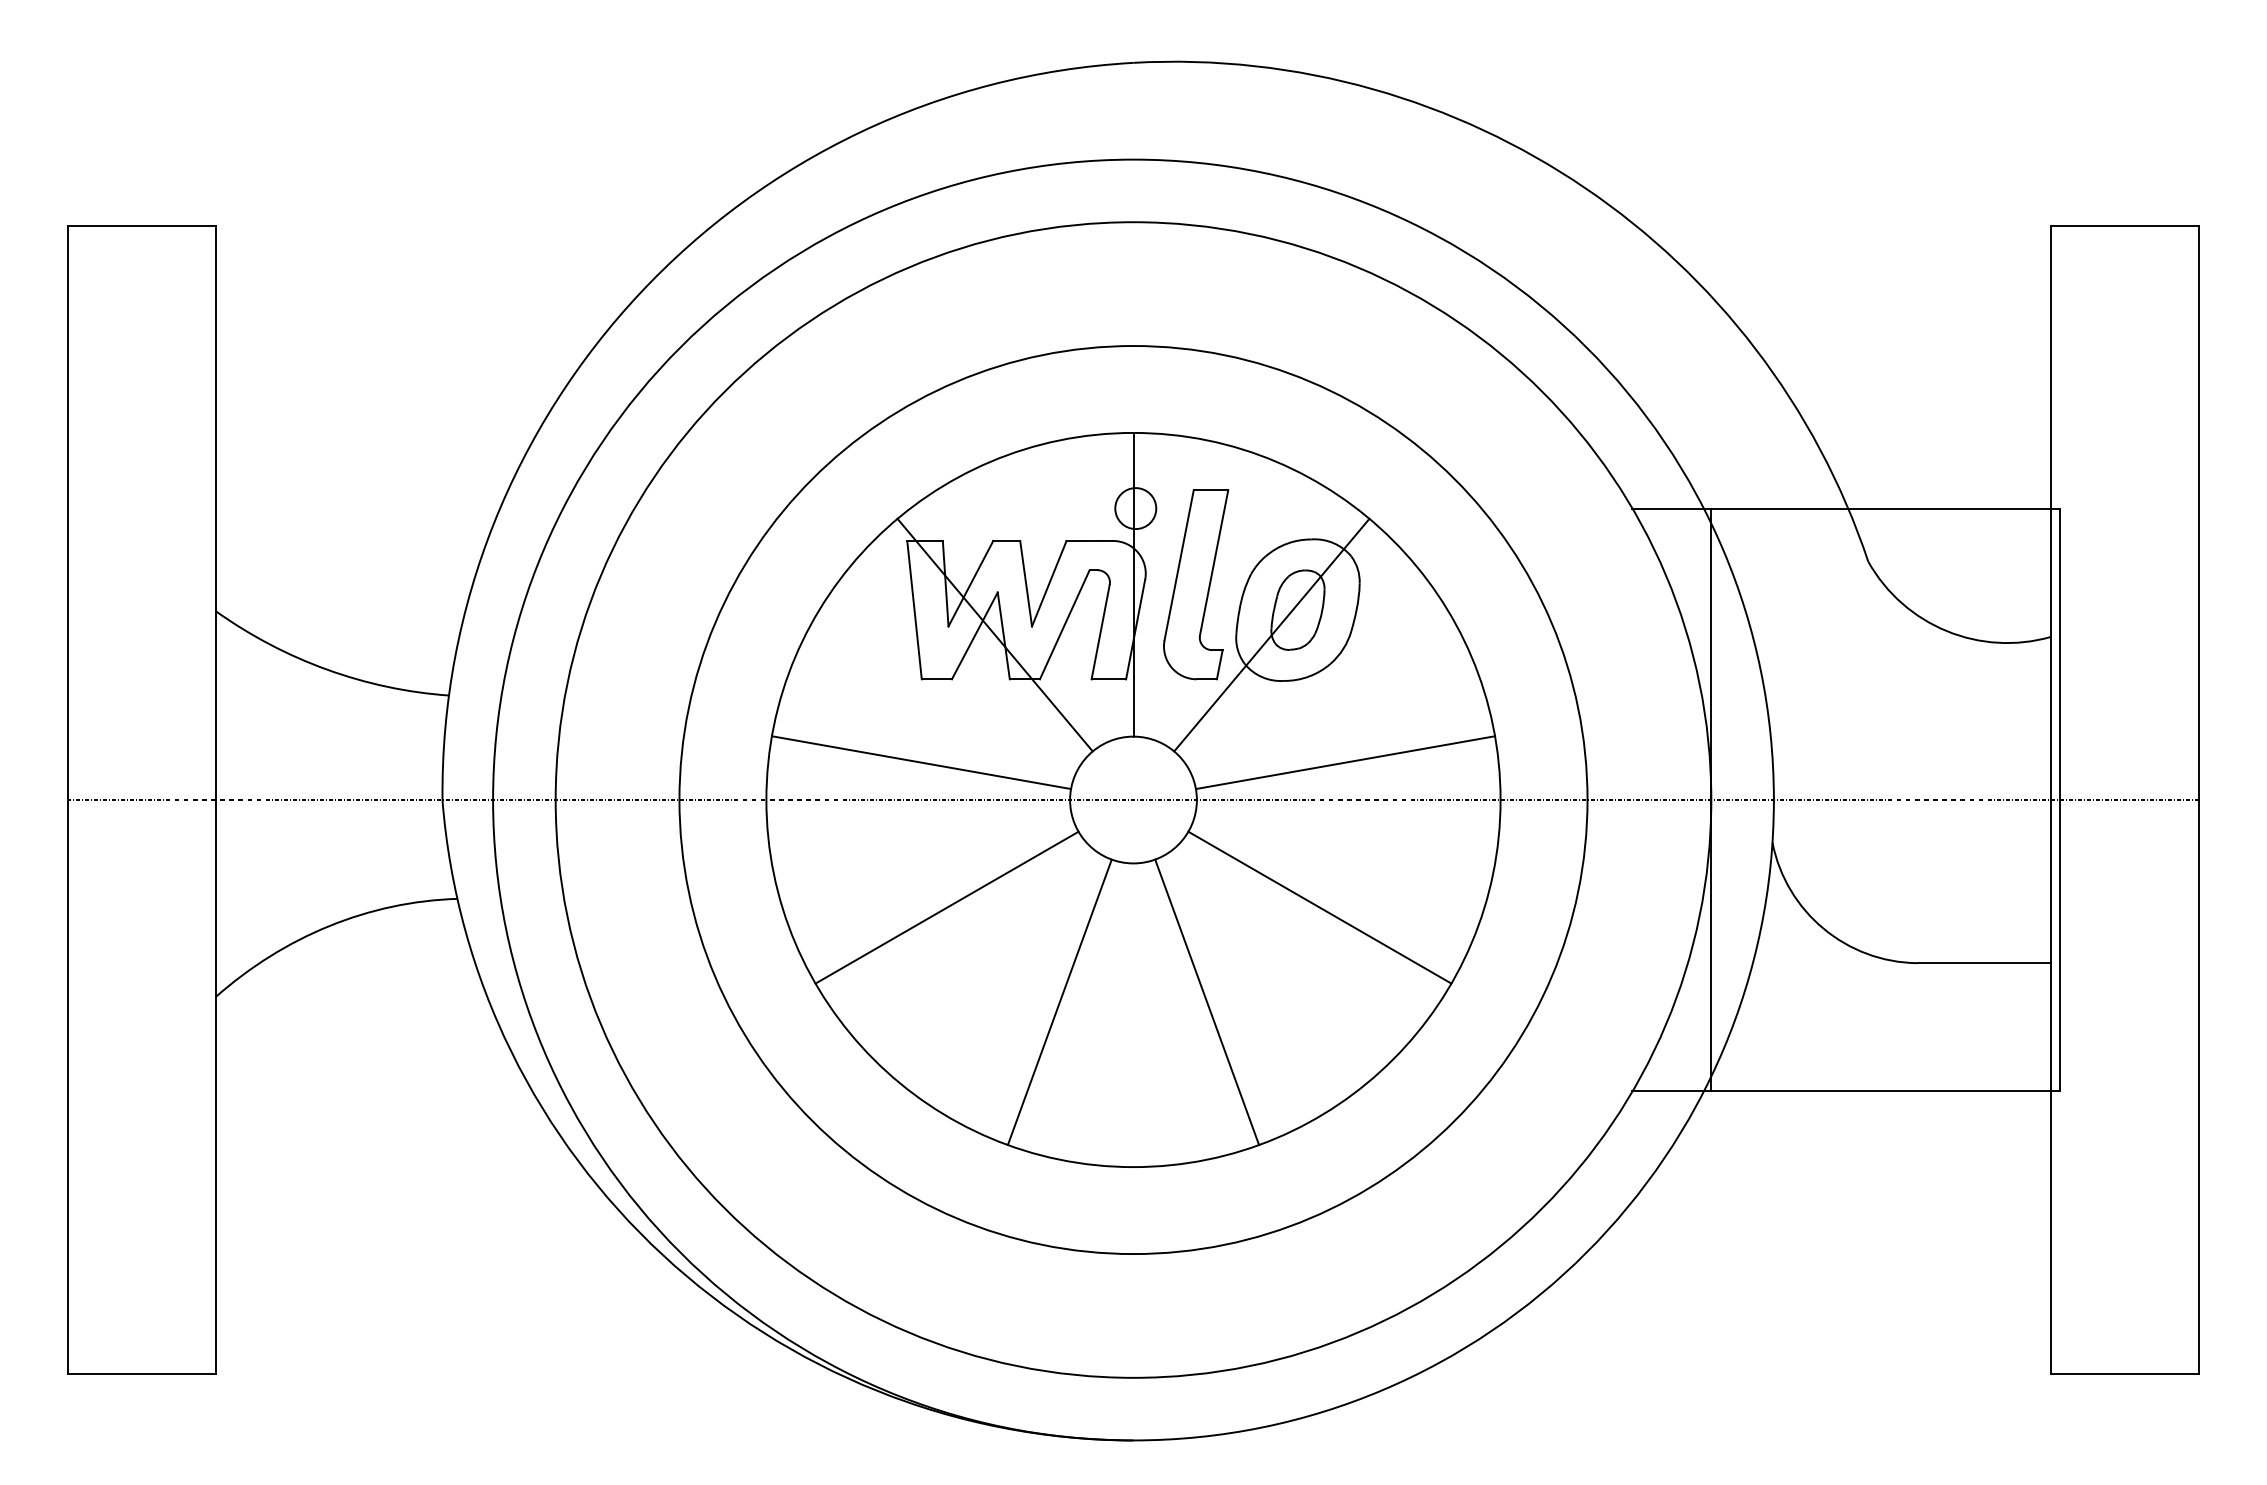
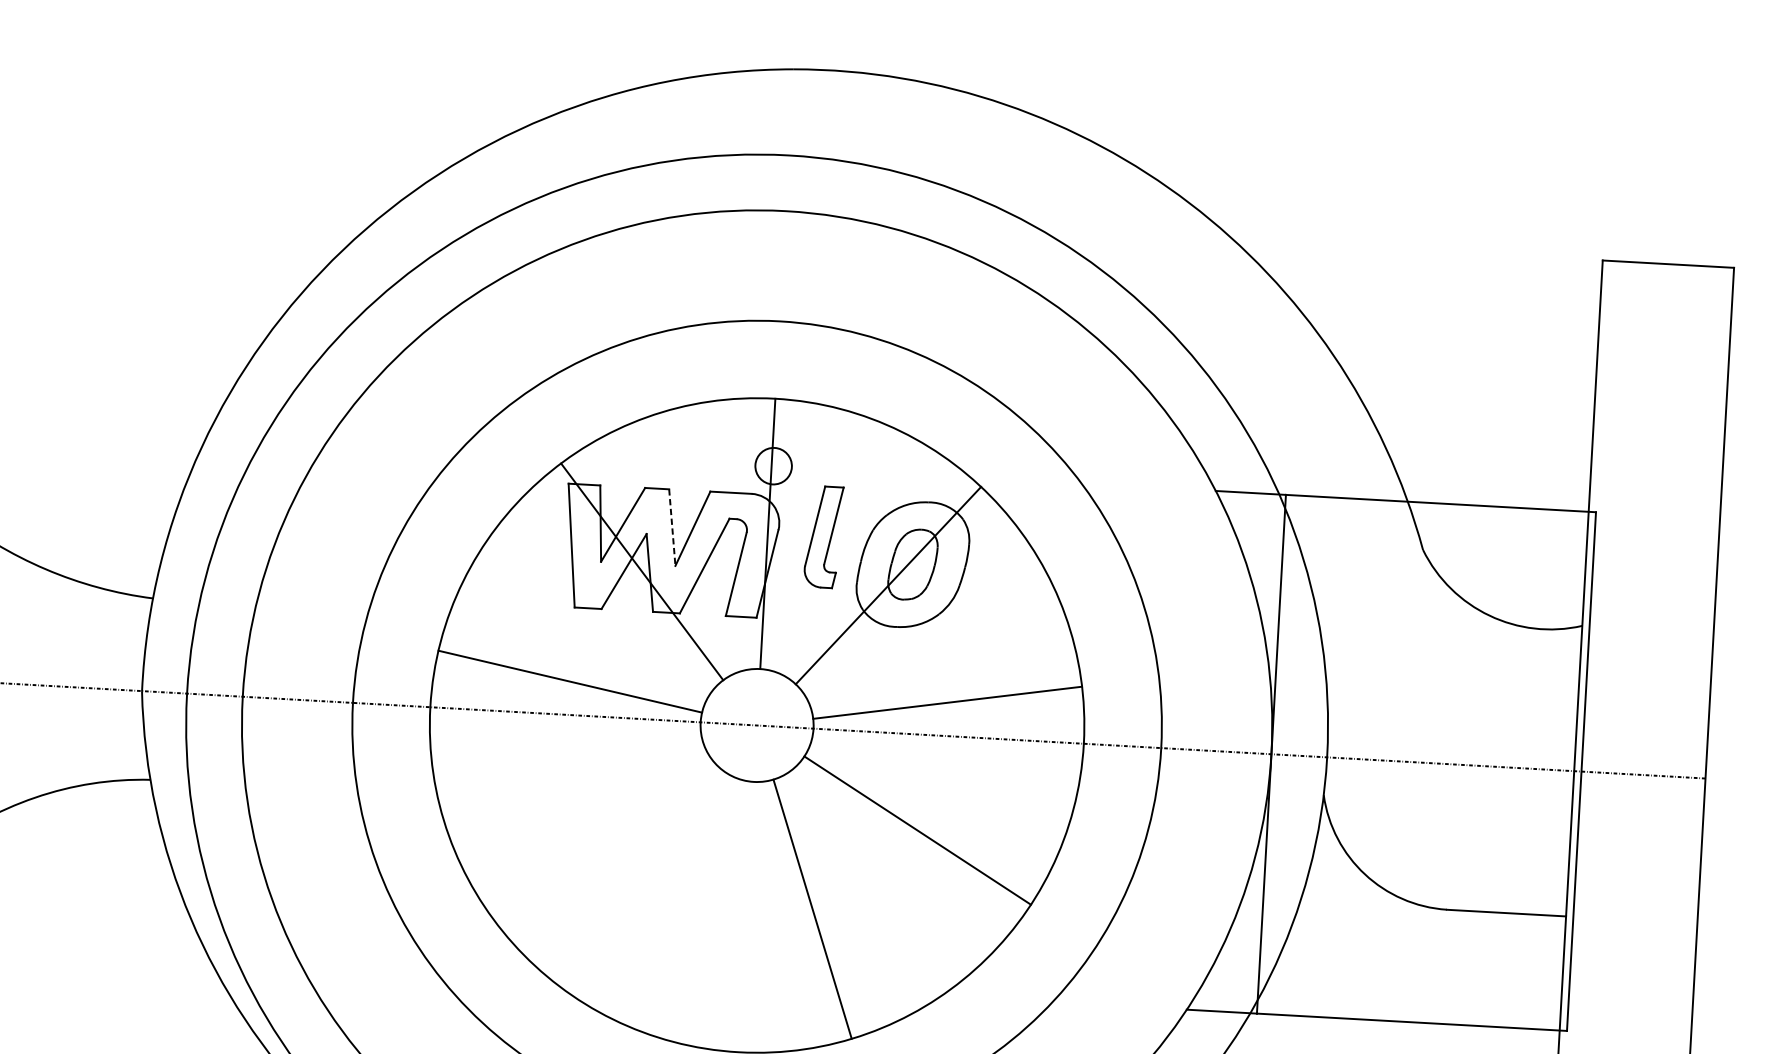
line: (1026, 584) -> (672, 528), solid -> dashed
part: (1196, 584) -> (823, 536), size x0.6
line: (946, 907) -> (585, 811), removed
line: (1059, 1001) -> (681, 901), removed

